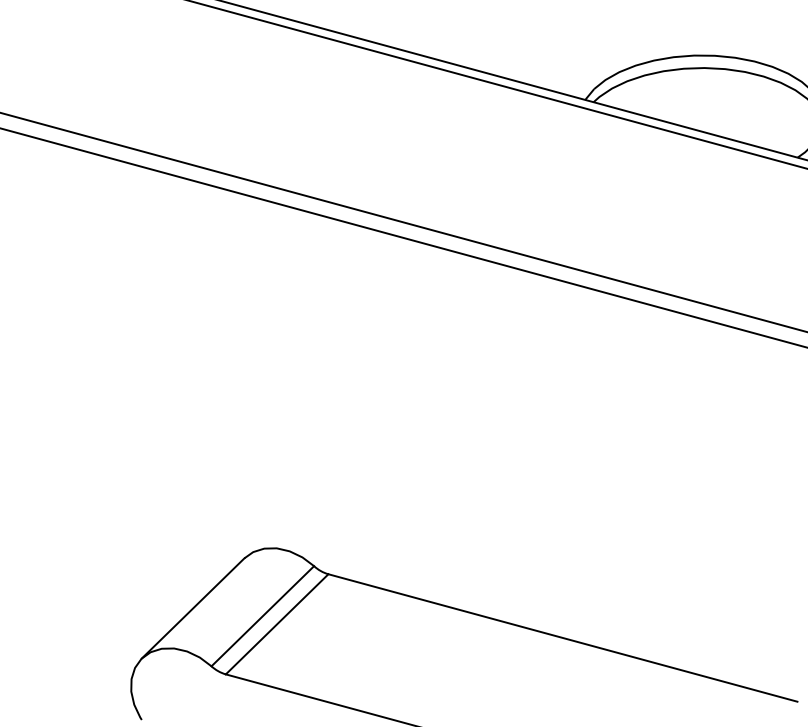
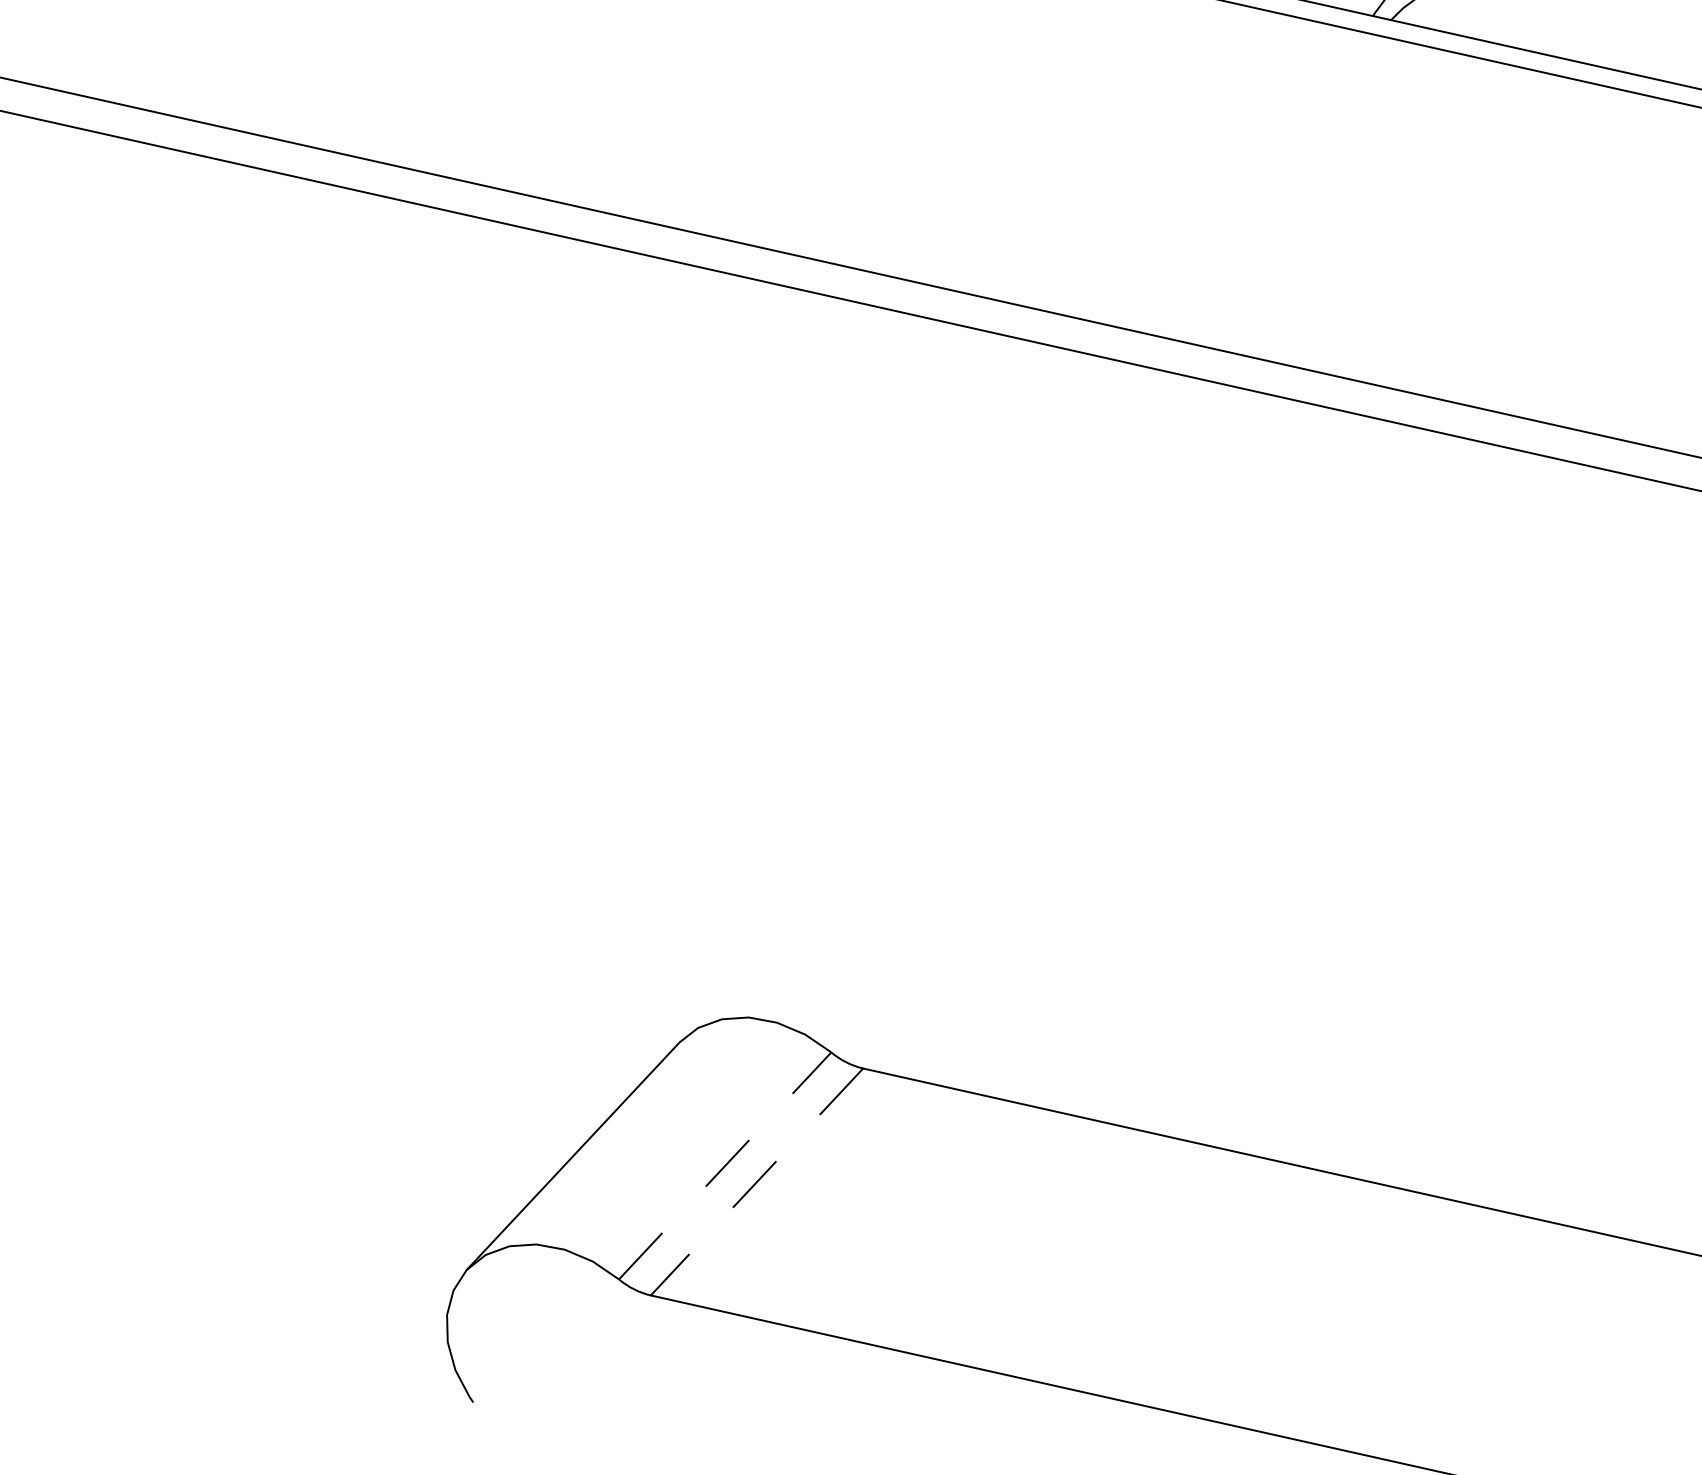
line: (262, 616) -> (724, 1166), solid -> dashed
line: (277, 624) -> (757, 1182), solid -> dashed

